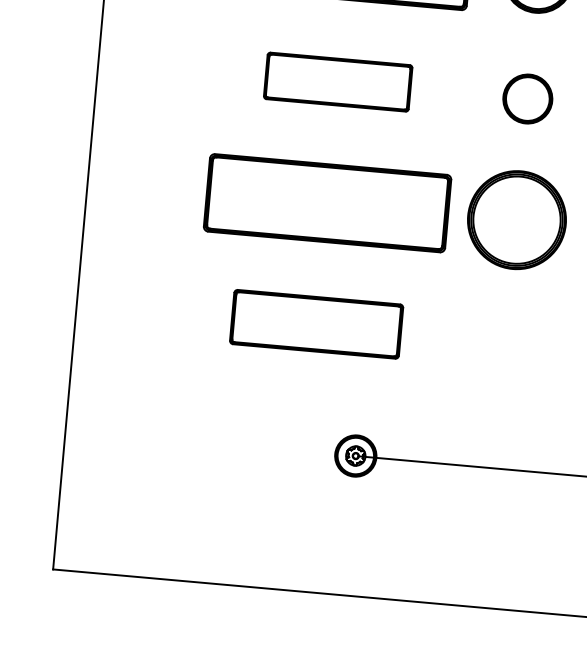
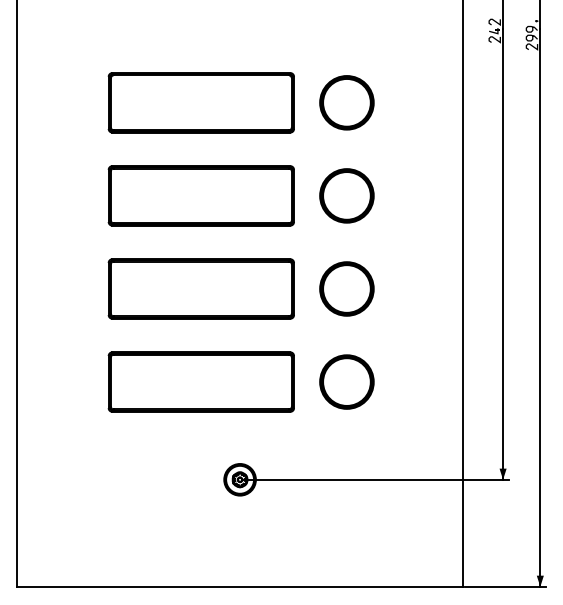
part: (337, 81) -> (200, 195), size x1.67
part: (527, 98) -> (346, 195), size x1.43
part: (516, 219) -> (346, 288), size x0.71
part: (315, 323) -> (200, 381), size x1.43
part: (505, 340) -> (346, 381), added

